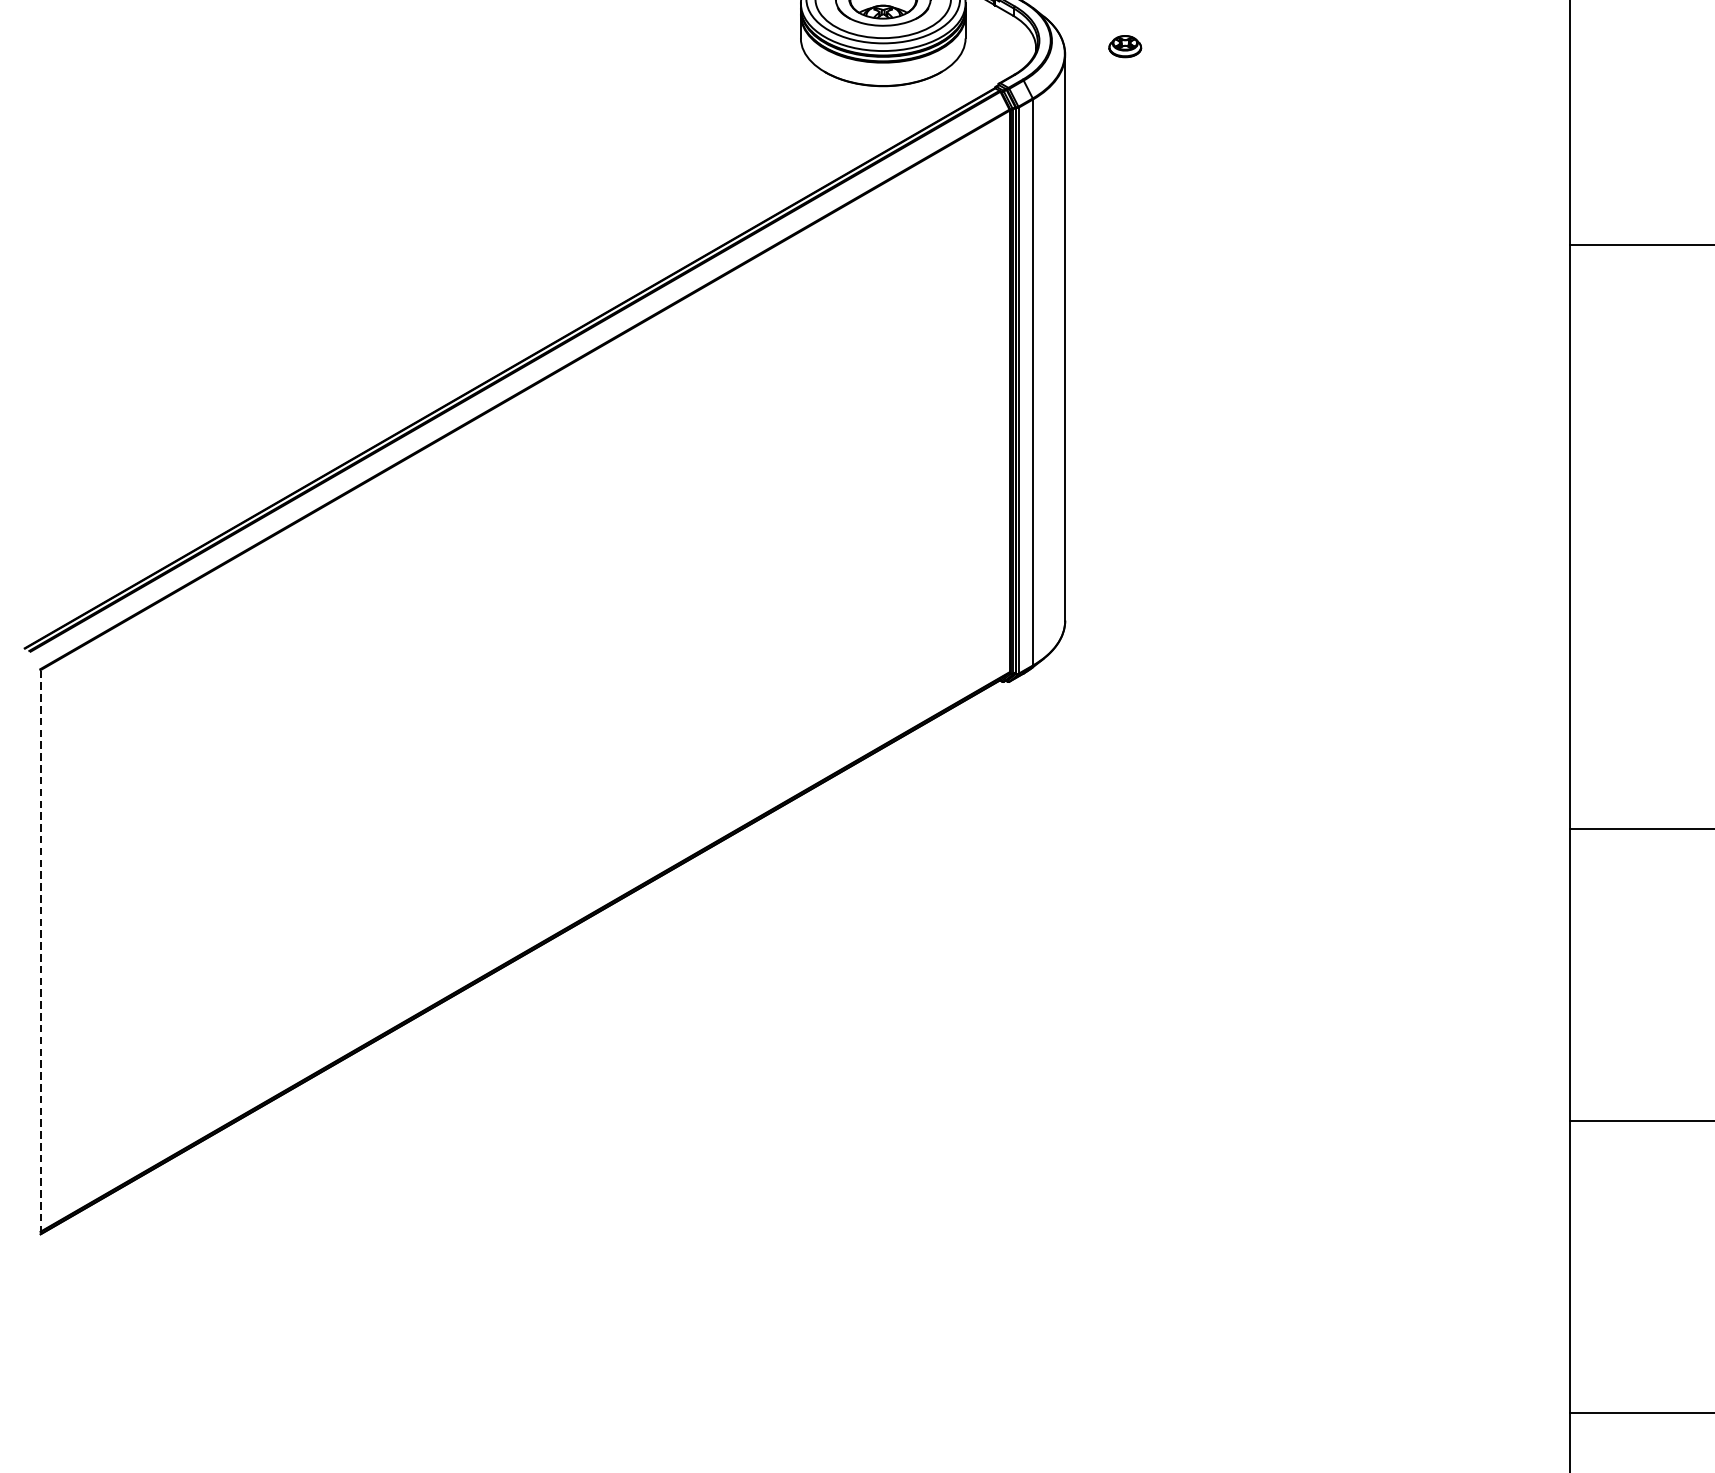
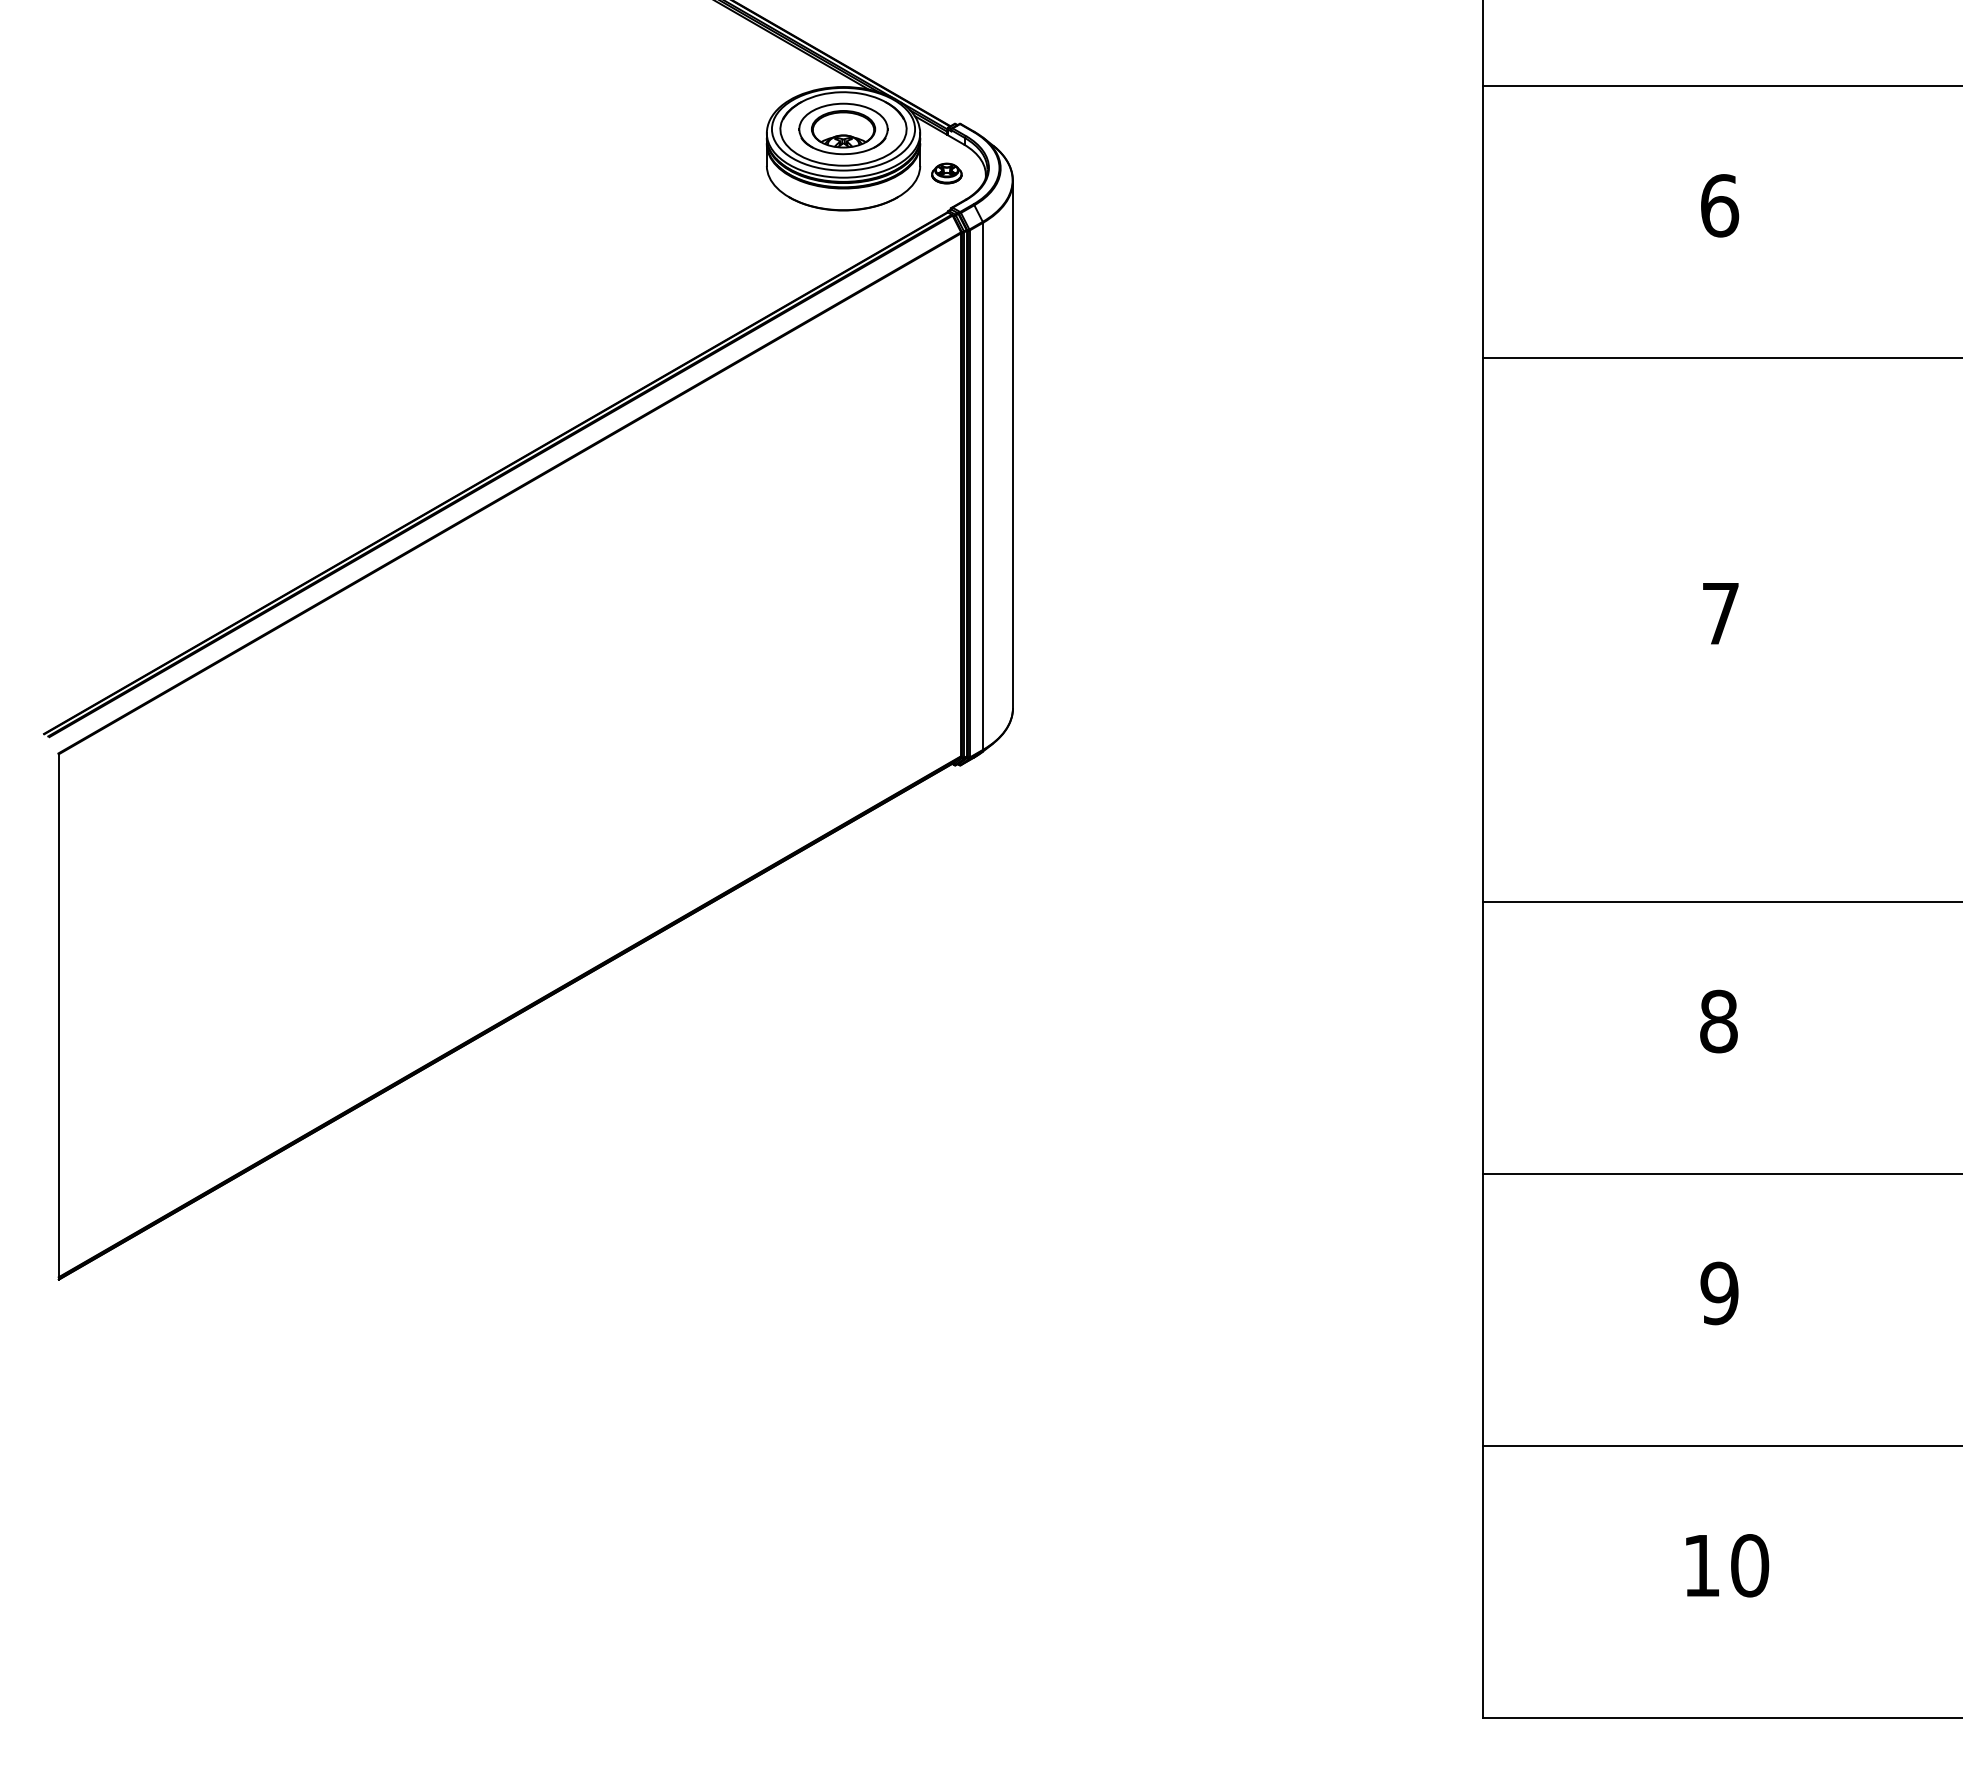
part: (1124, 46) -> (946, 173), moved
line: (40, 952) -> (58, 1017), dashed -> solid

